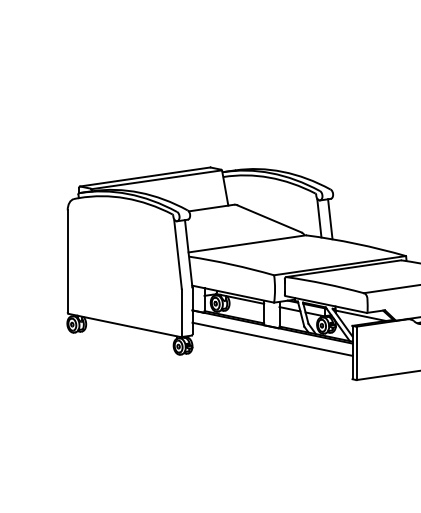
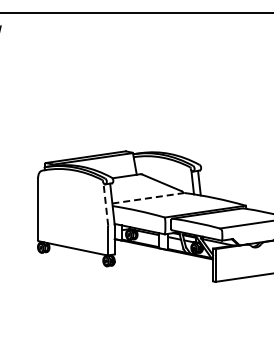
line: (245, 244) -> (147, 198), solid -> dashed
line: (177, 254) -> (105, 204), solid -> dashed
line: (271, 338) -> (163, 256), removed

